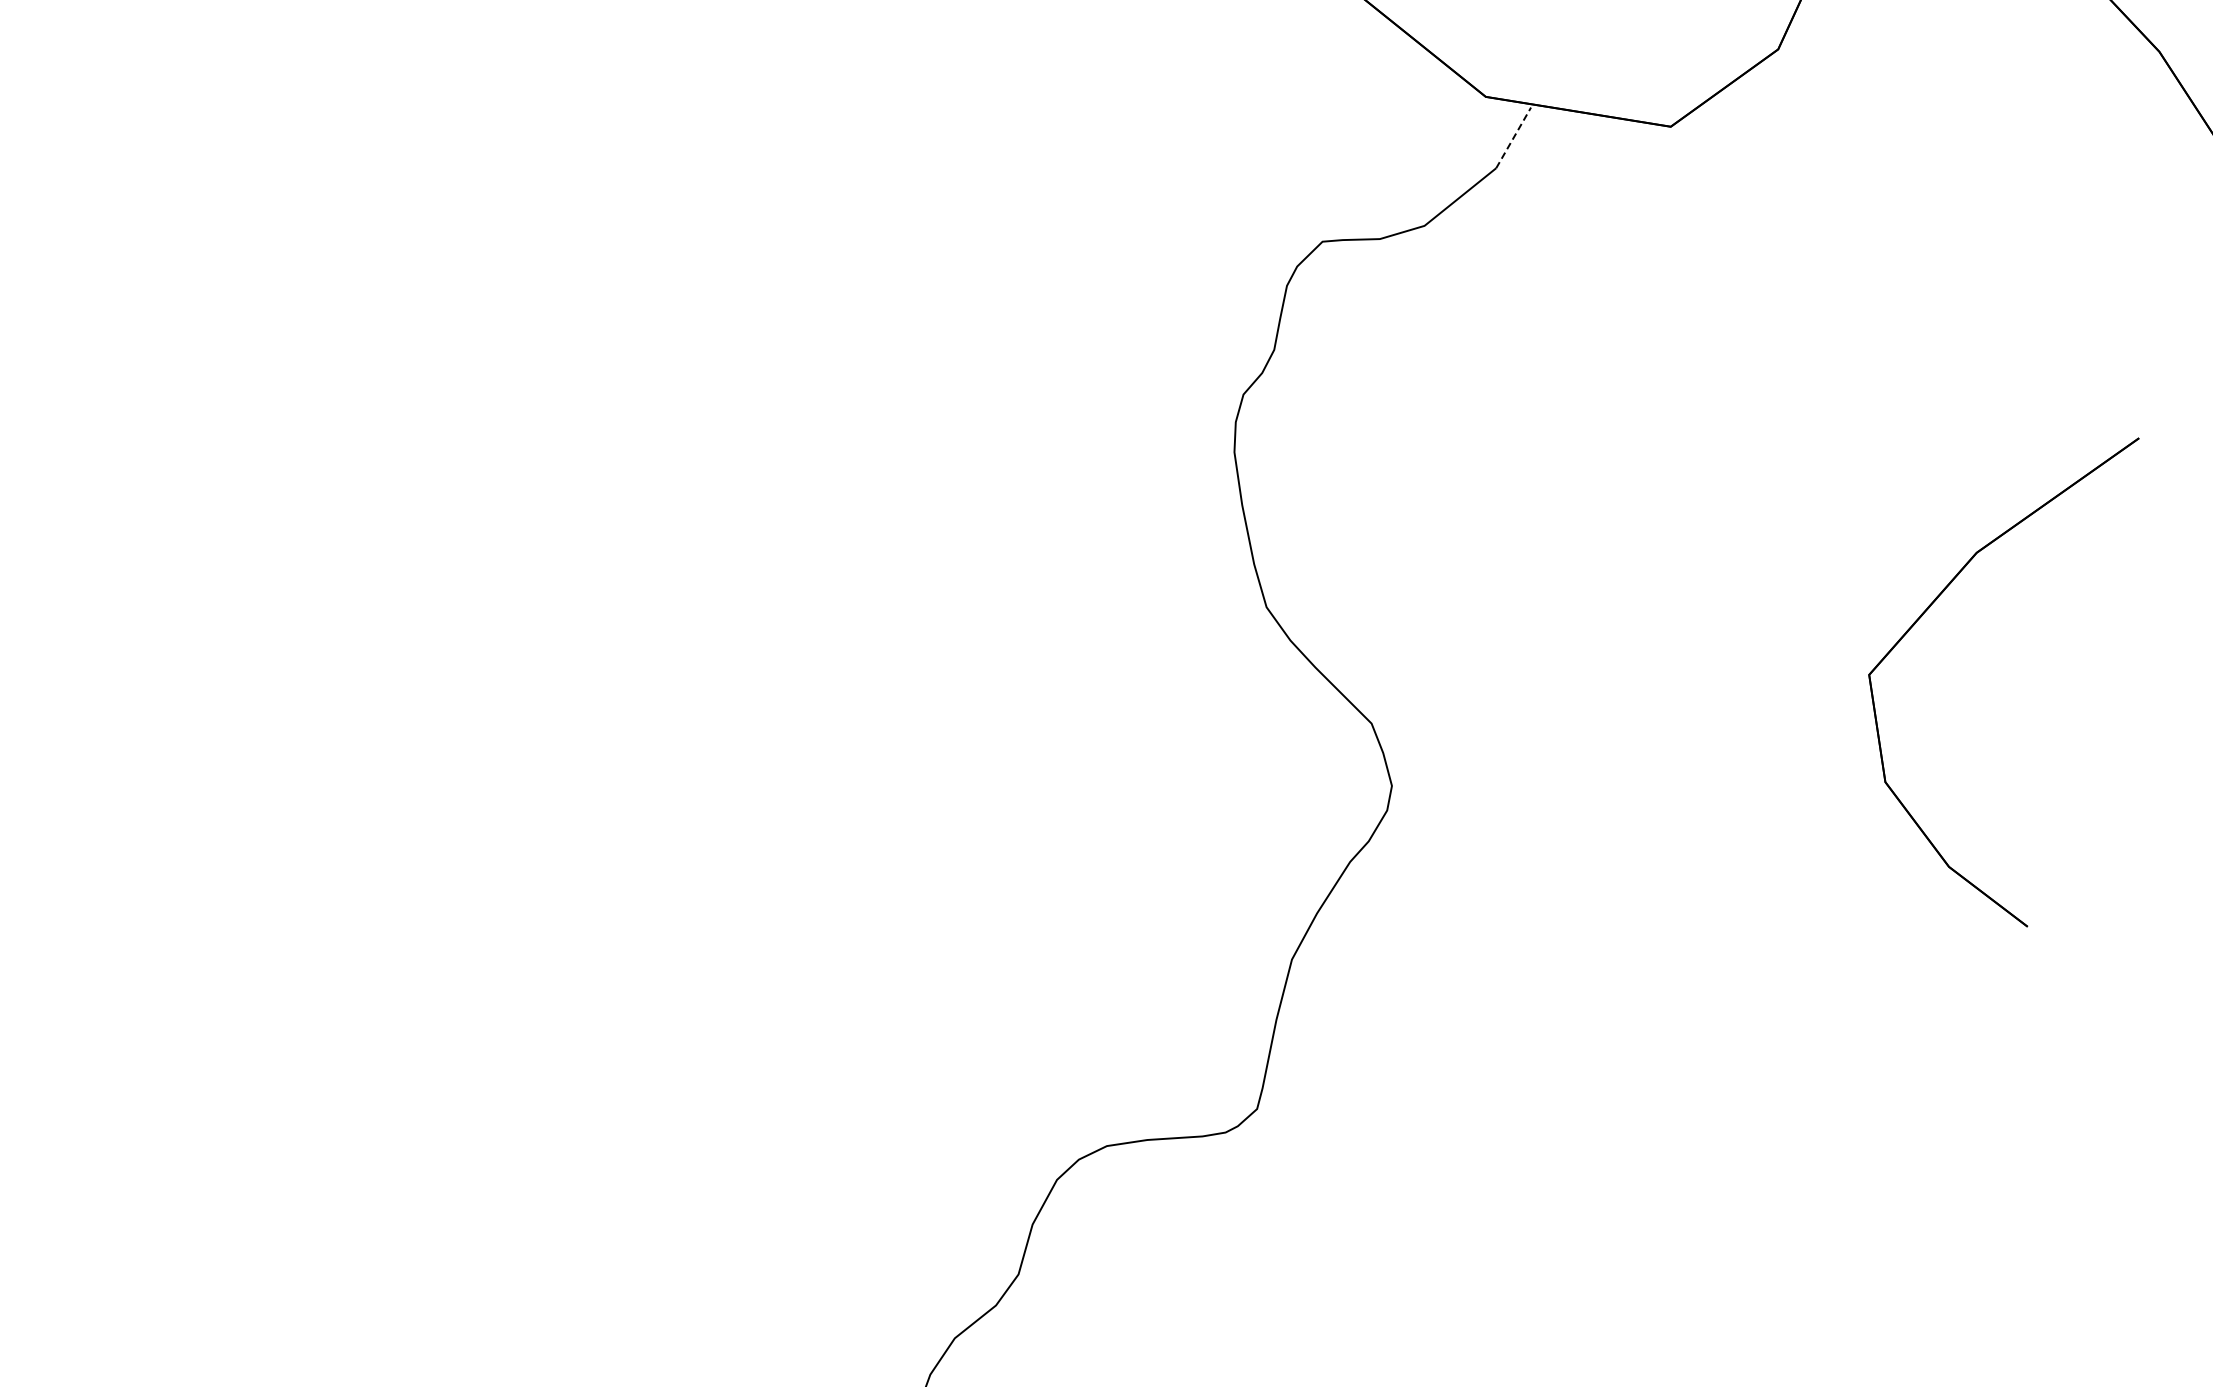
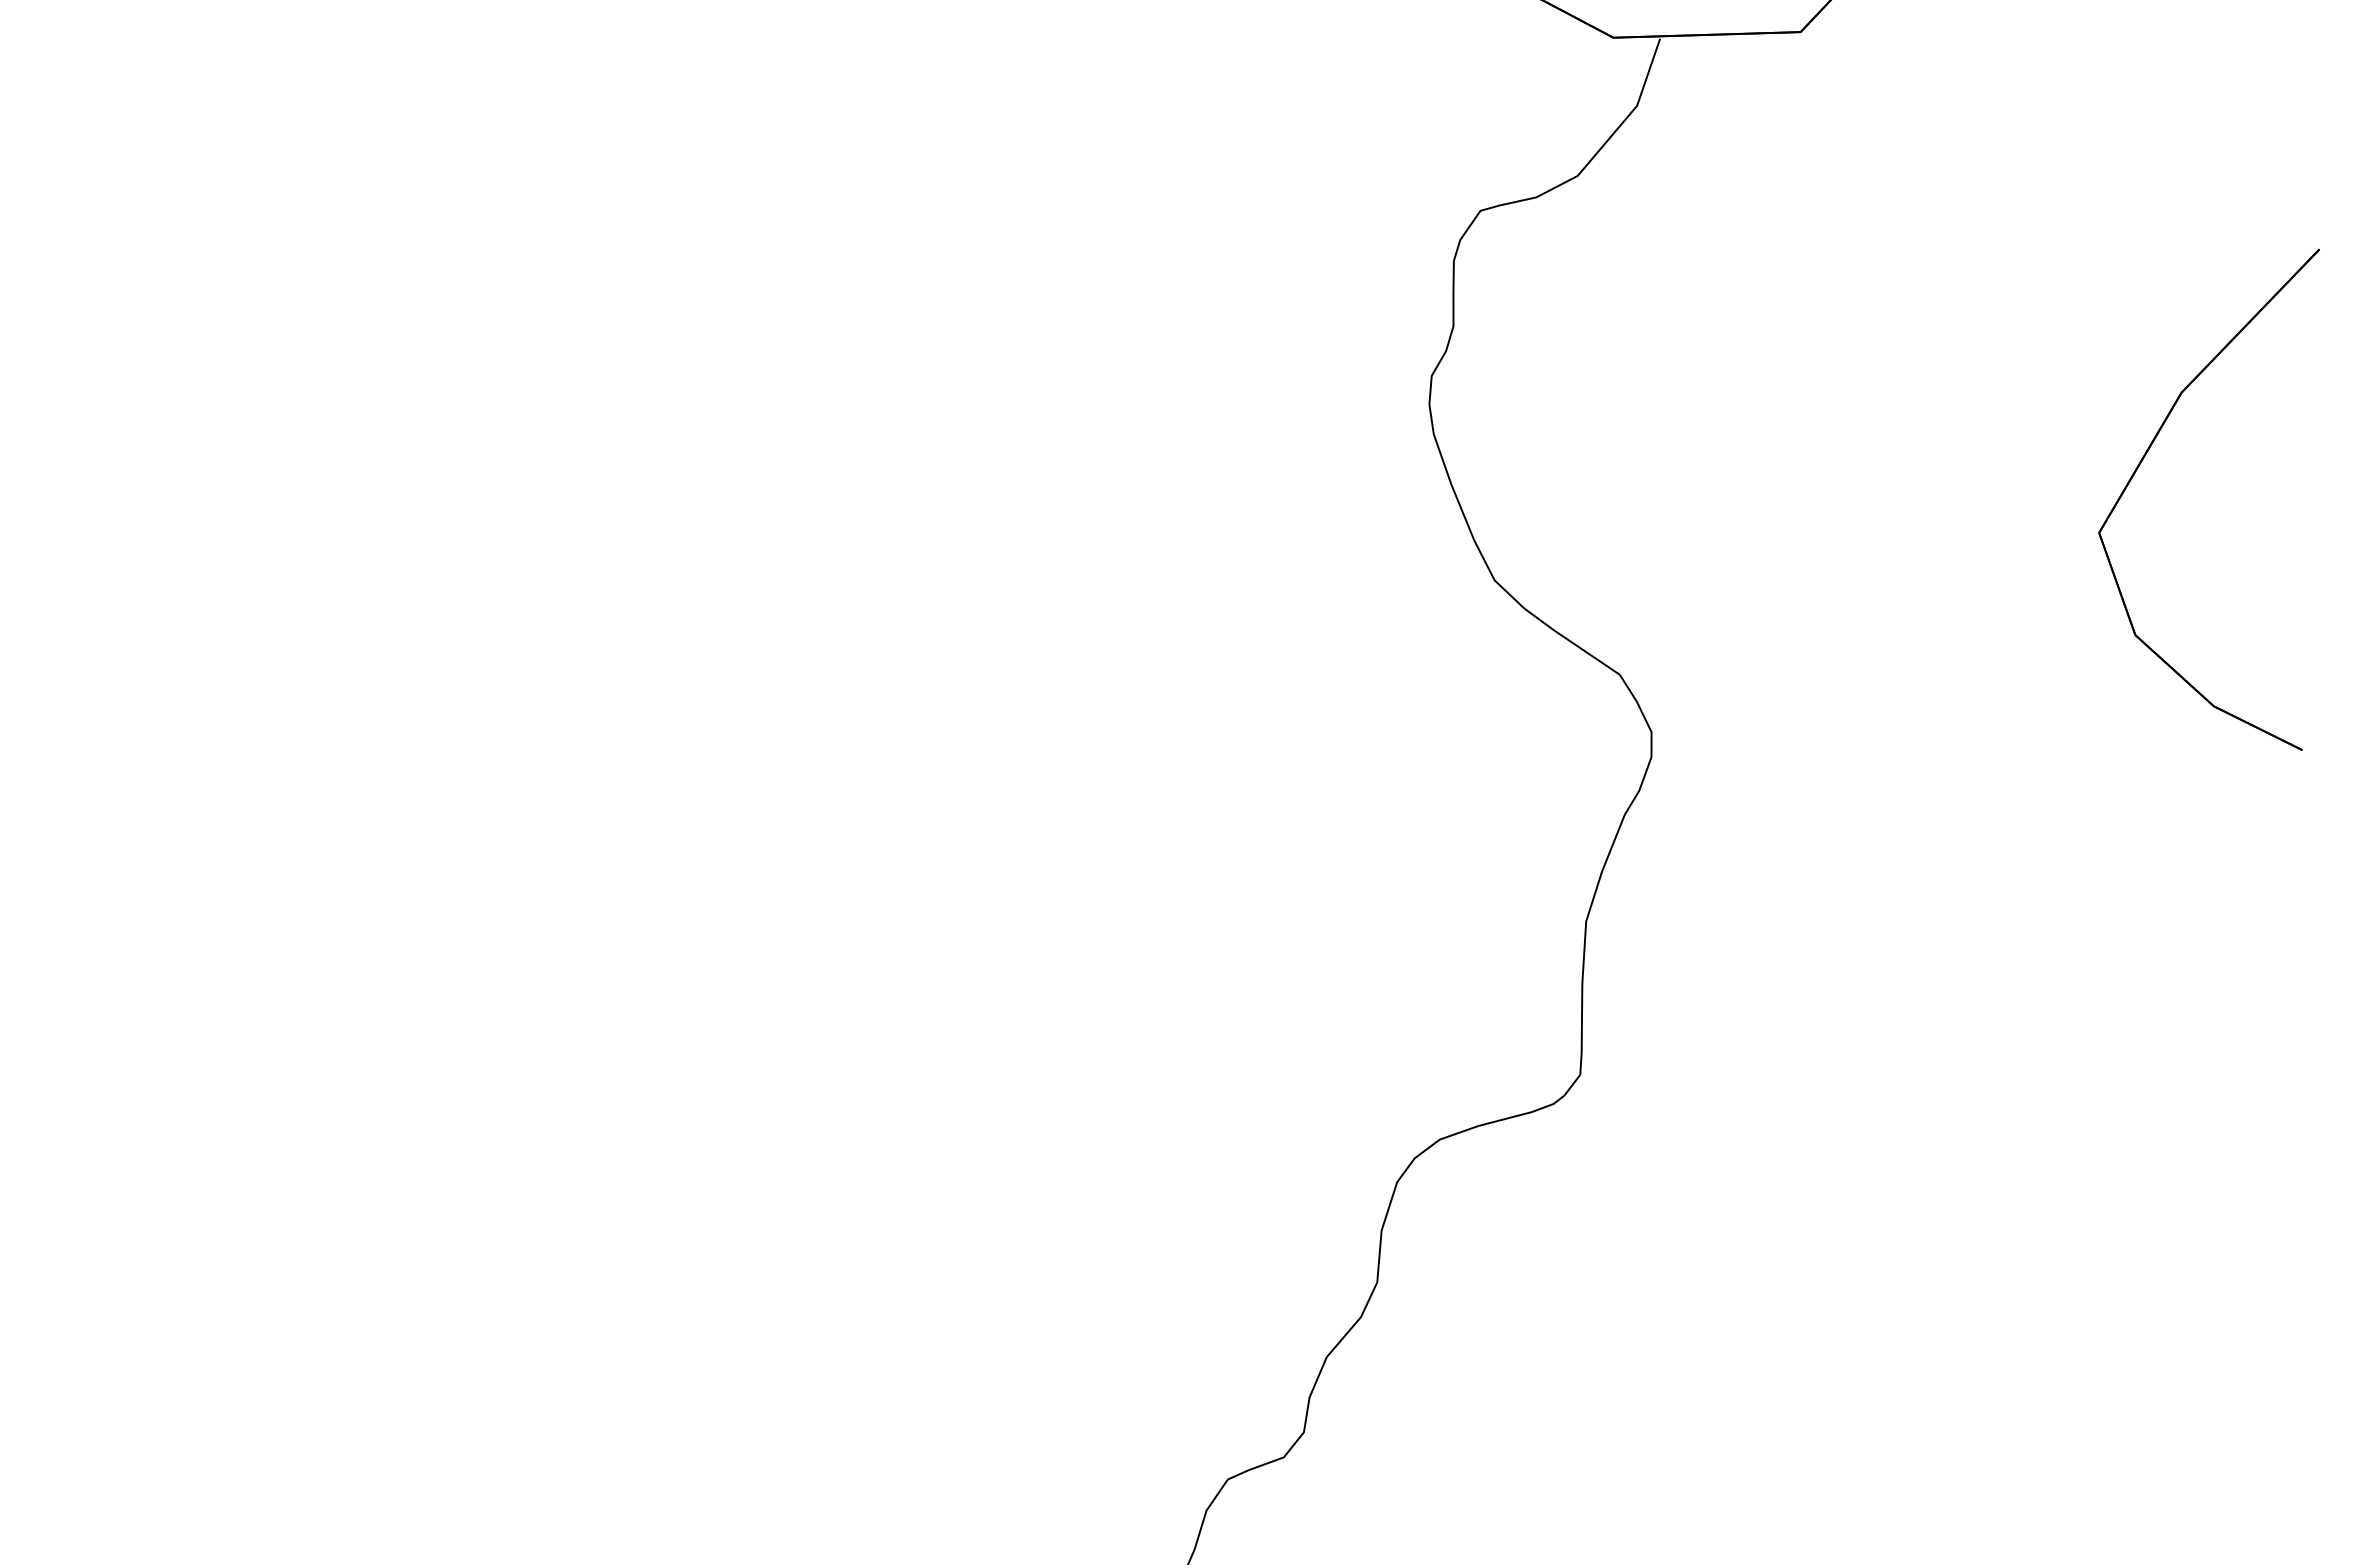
line: (1513, 137) -> (1648, 72), dashed -> solid

